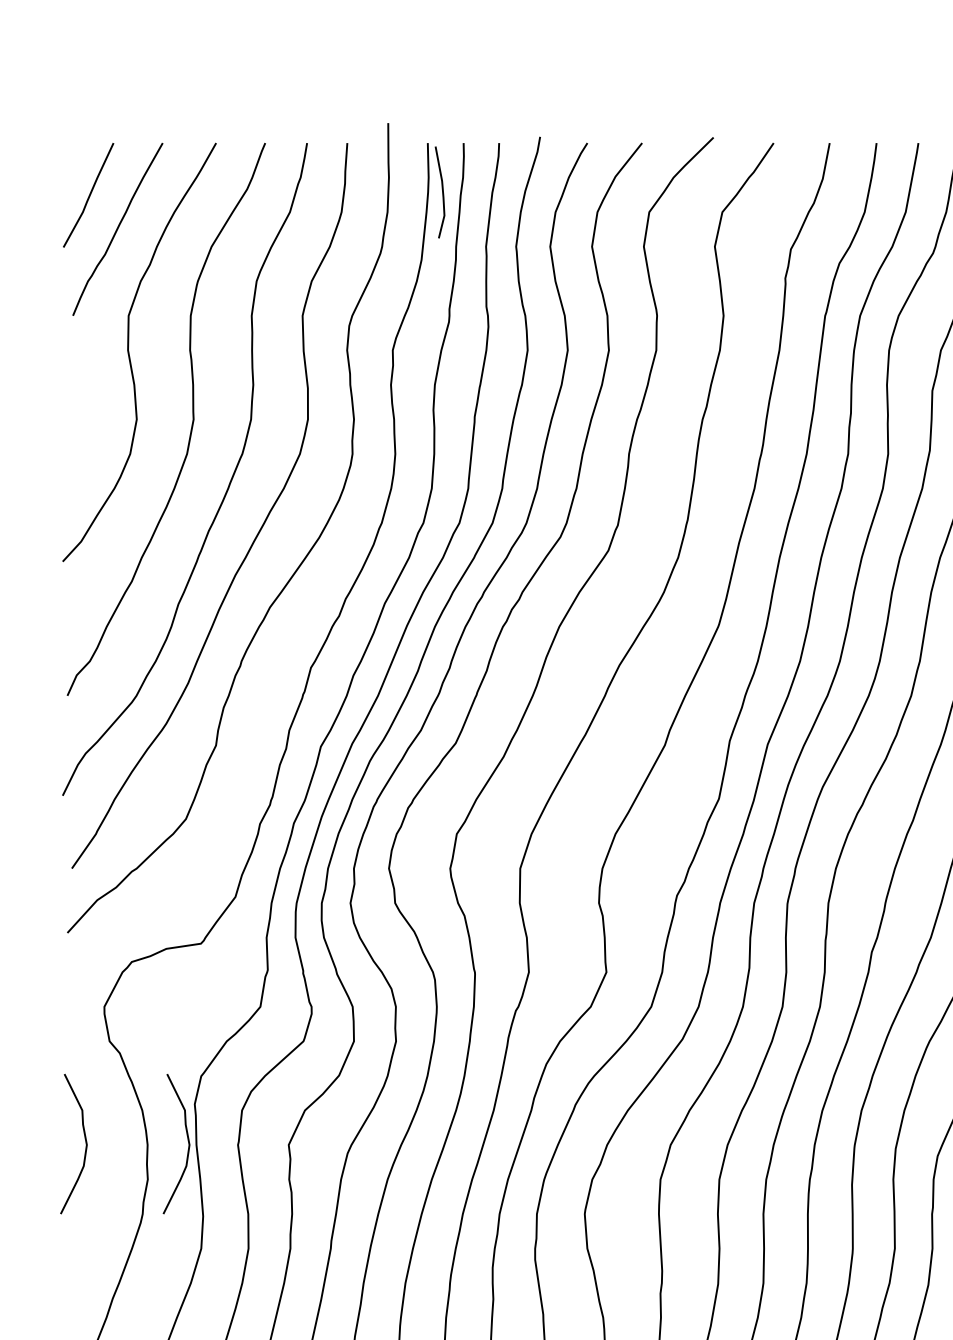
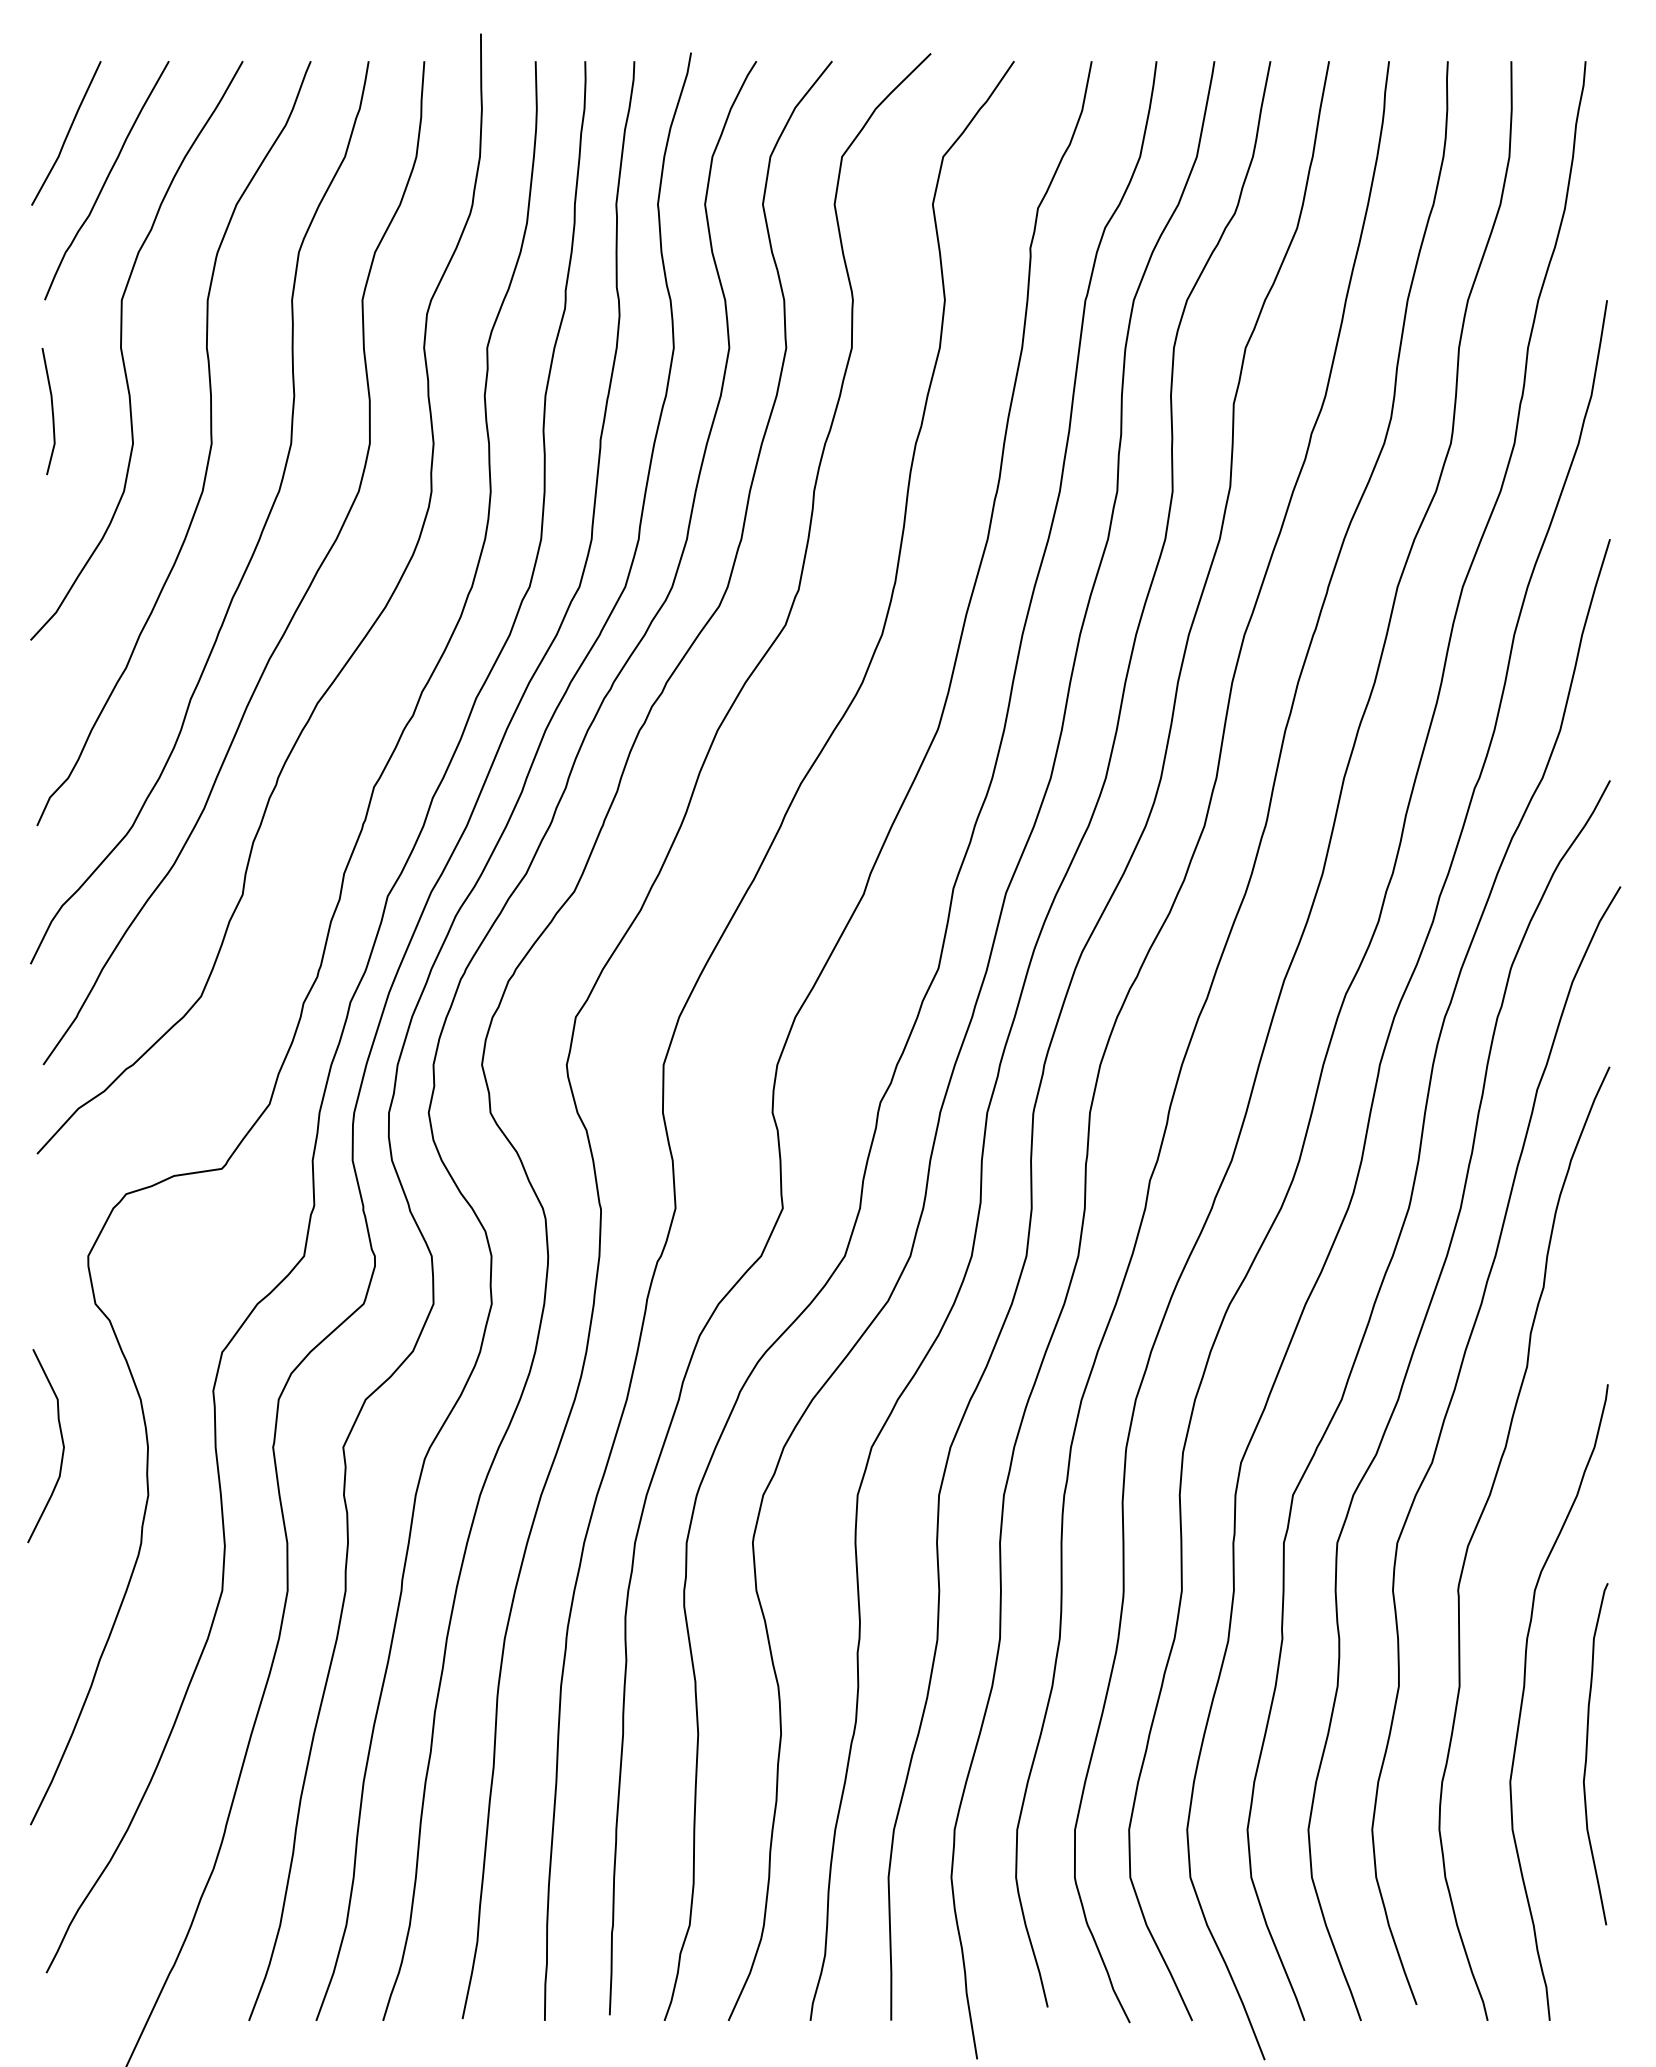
line: (442, 192) -> (51, 411), moved
curve: (188, 1143) -> (204, 1445), removed

